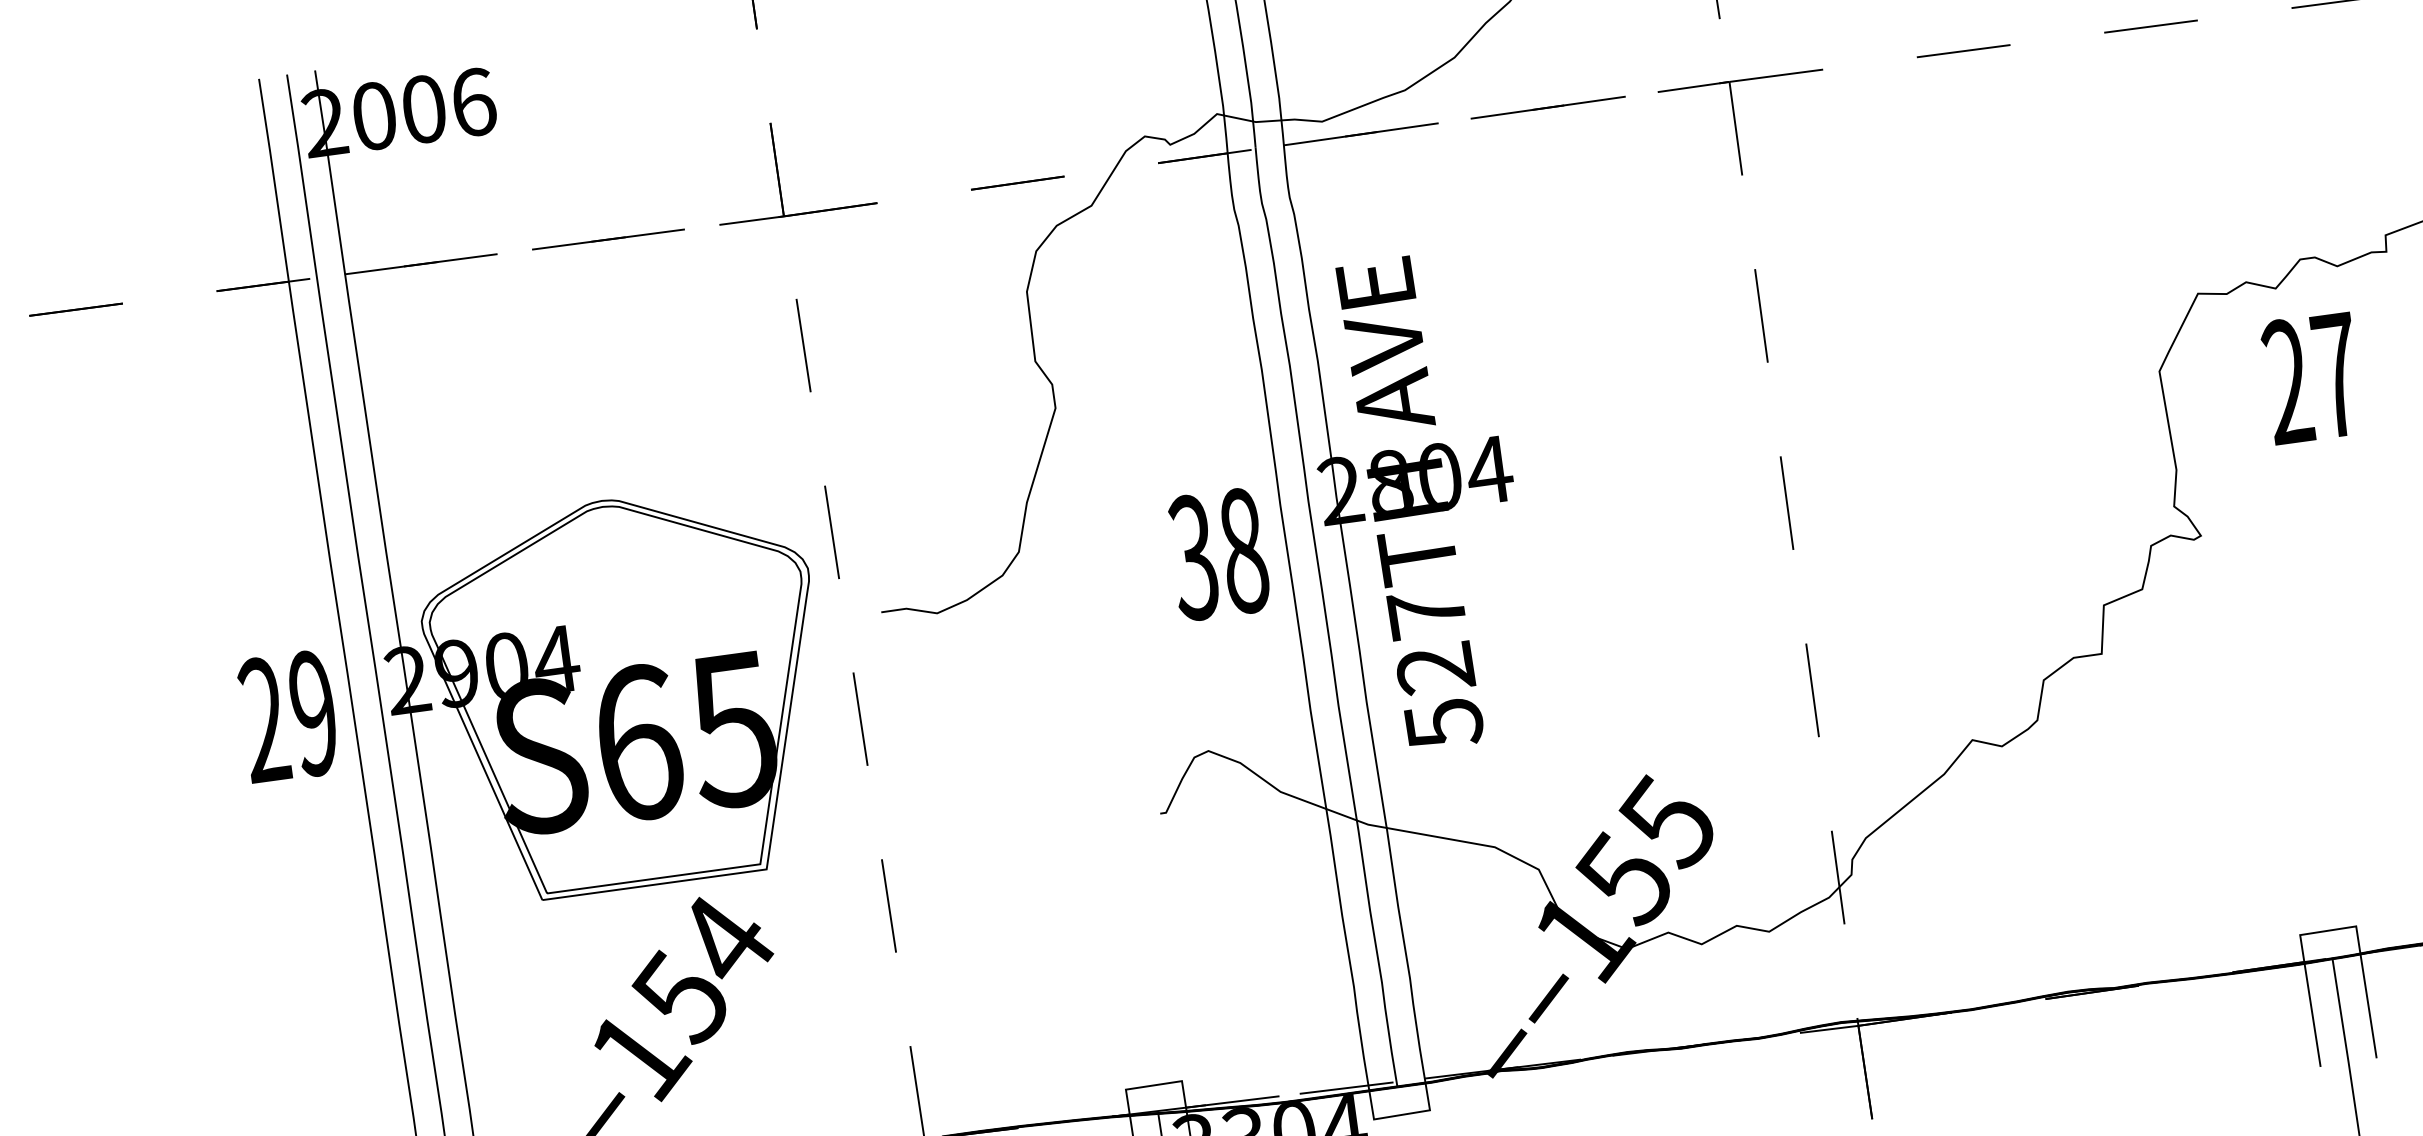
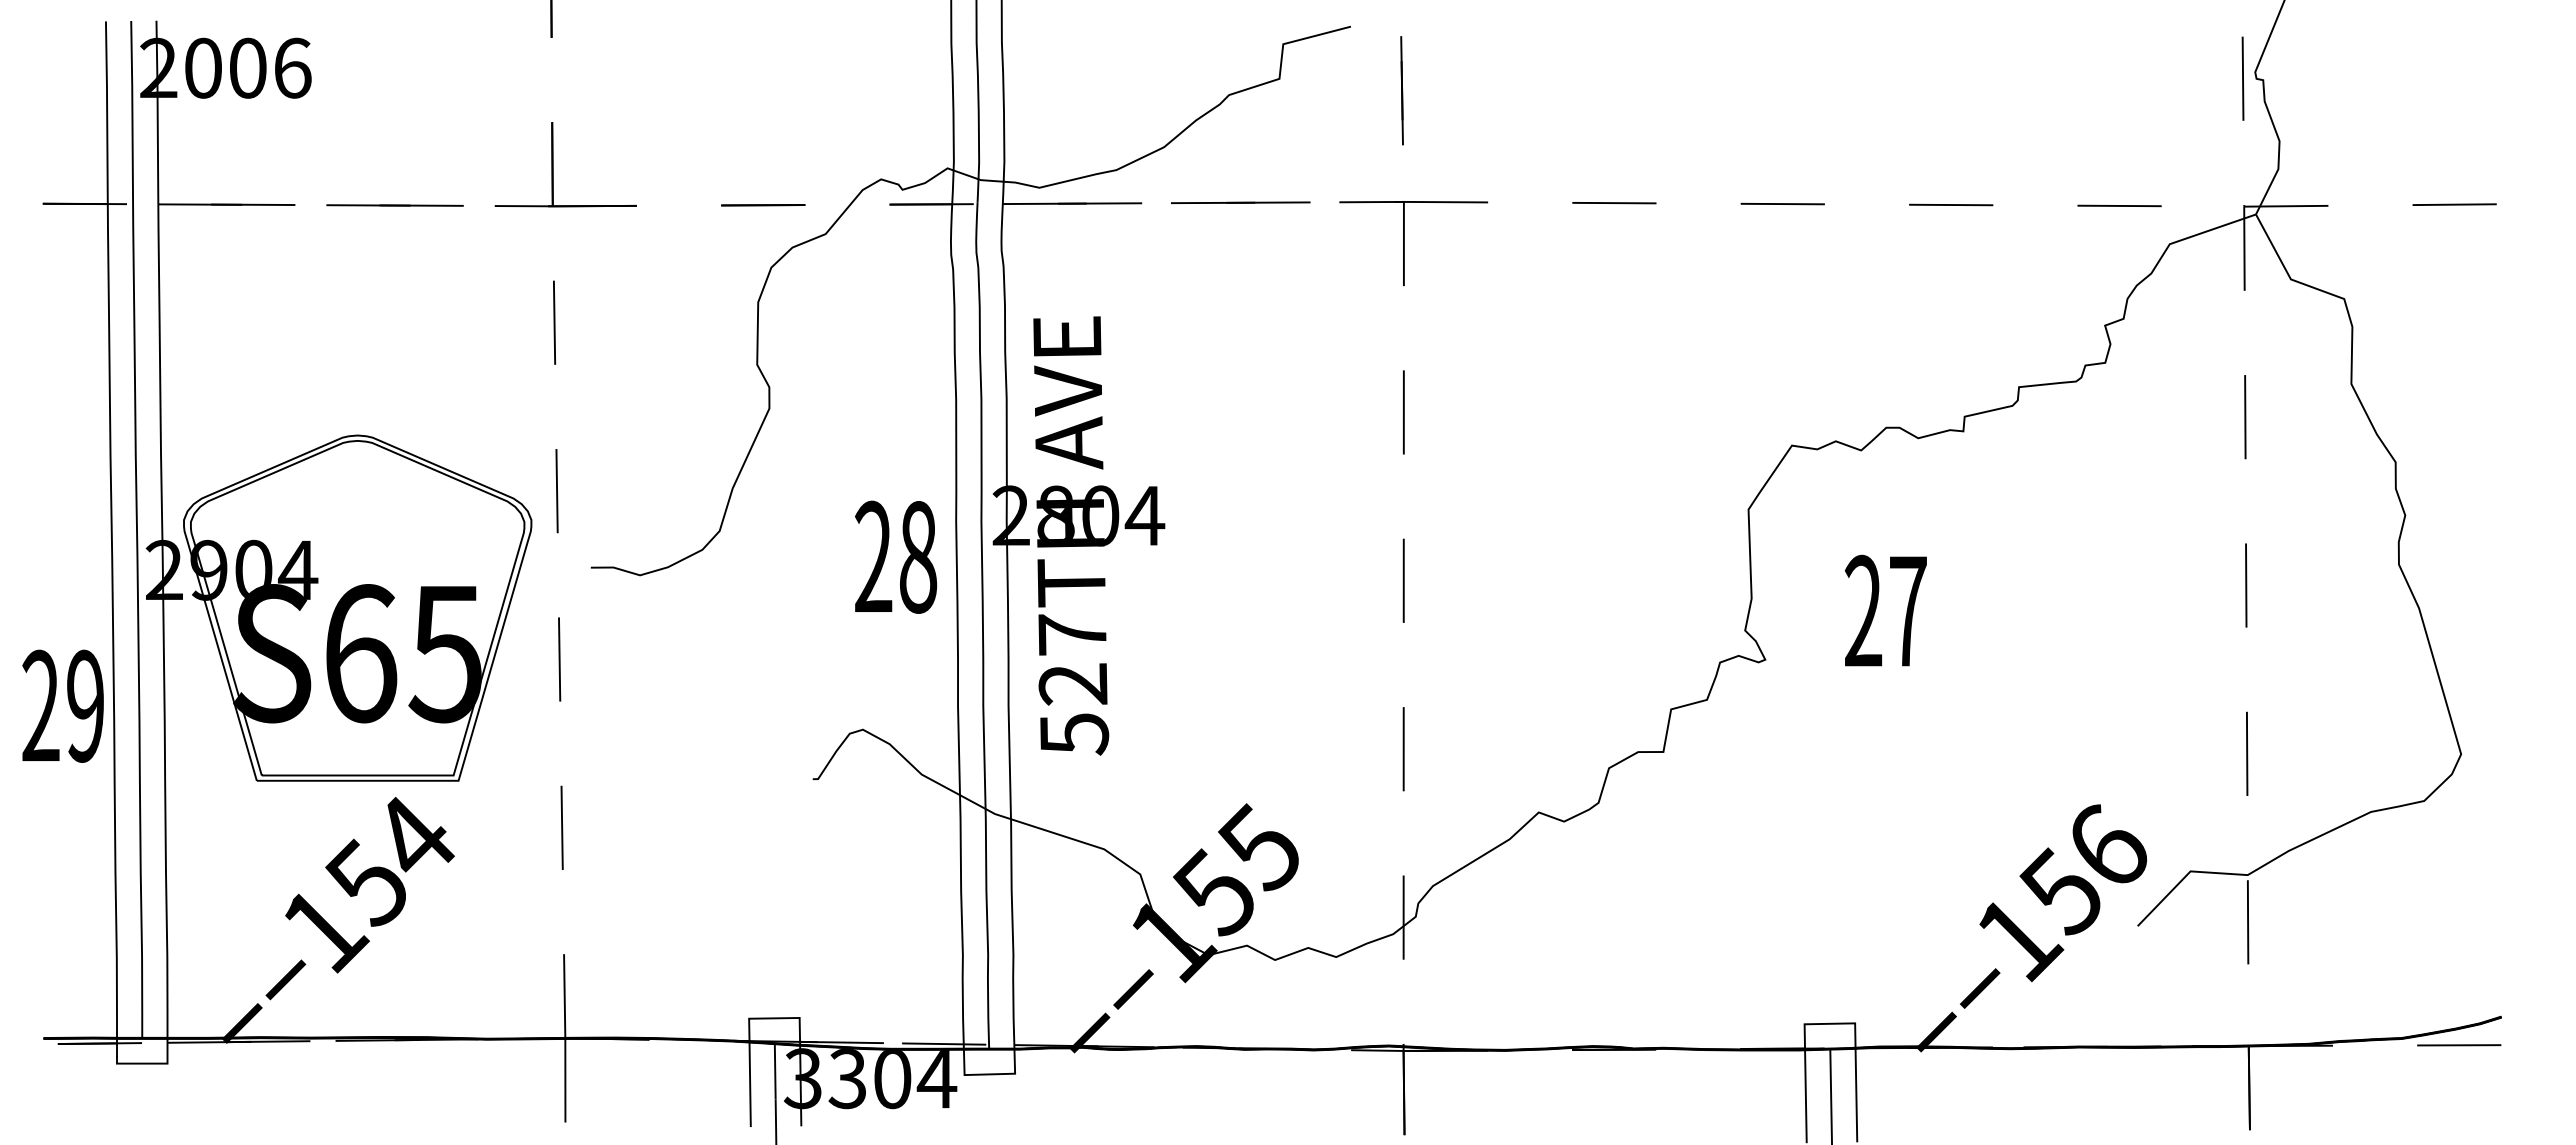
text: (2312, 377) -> (1885, 610), moved
text: (1193, 557) -> (873, 557), 38 -> 28
text: (288, 716) -> (62, 705), moved

